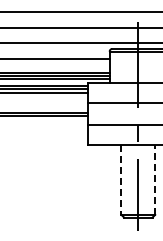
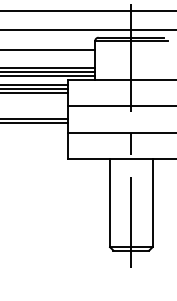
line: (155, 179) -> (153, 202), dashed -> solid
line: (121, 180) -> (110, 203), dashed -> solid

